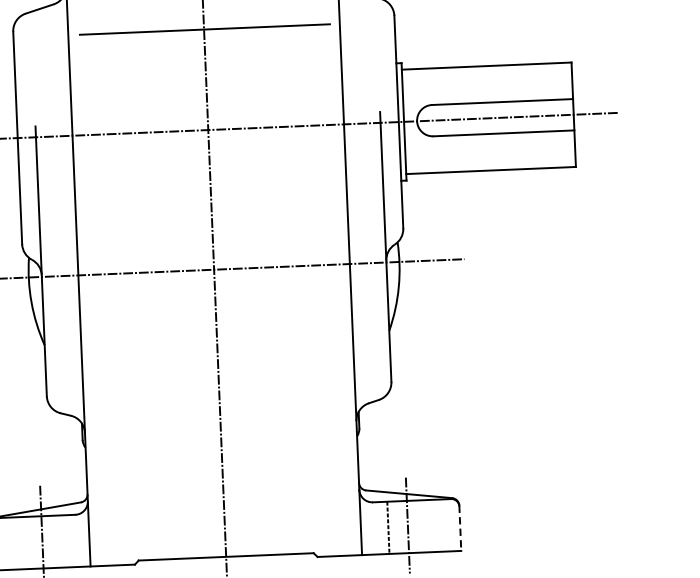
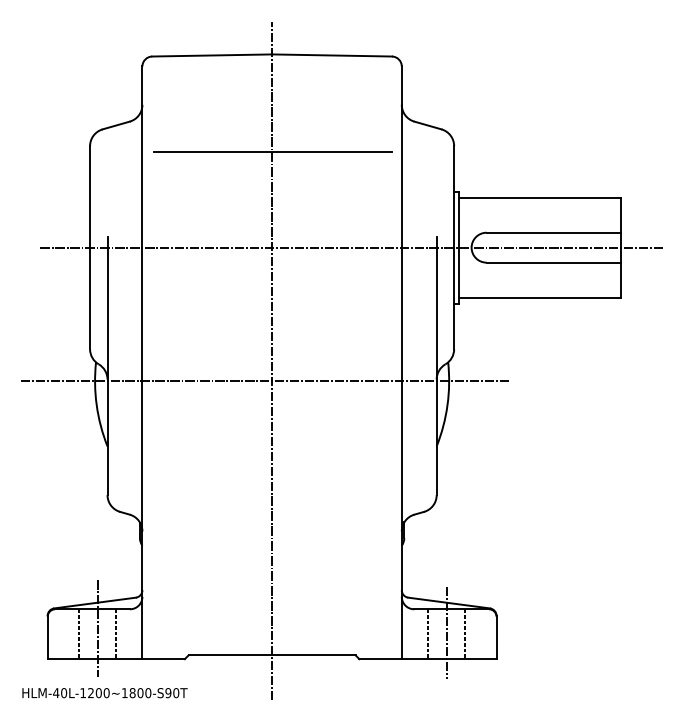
line: (427, 526) -> (465, 634), added
line: (460, 528) -> (496, 637), dashed -> solid
line: (62, 541) -> (116, 634), added
line: (22, 543) -> (78, 634), added

